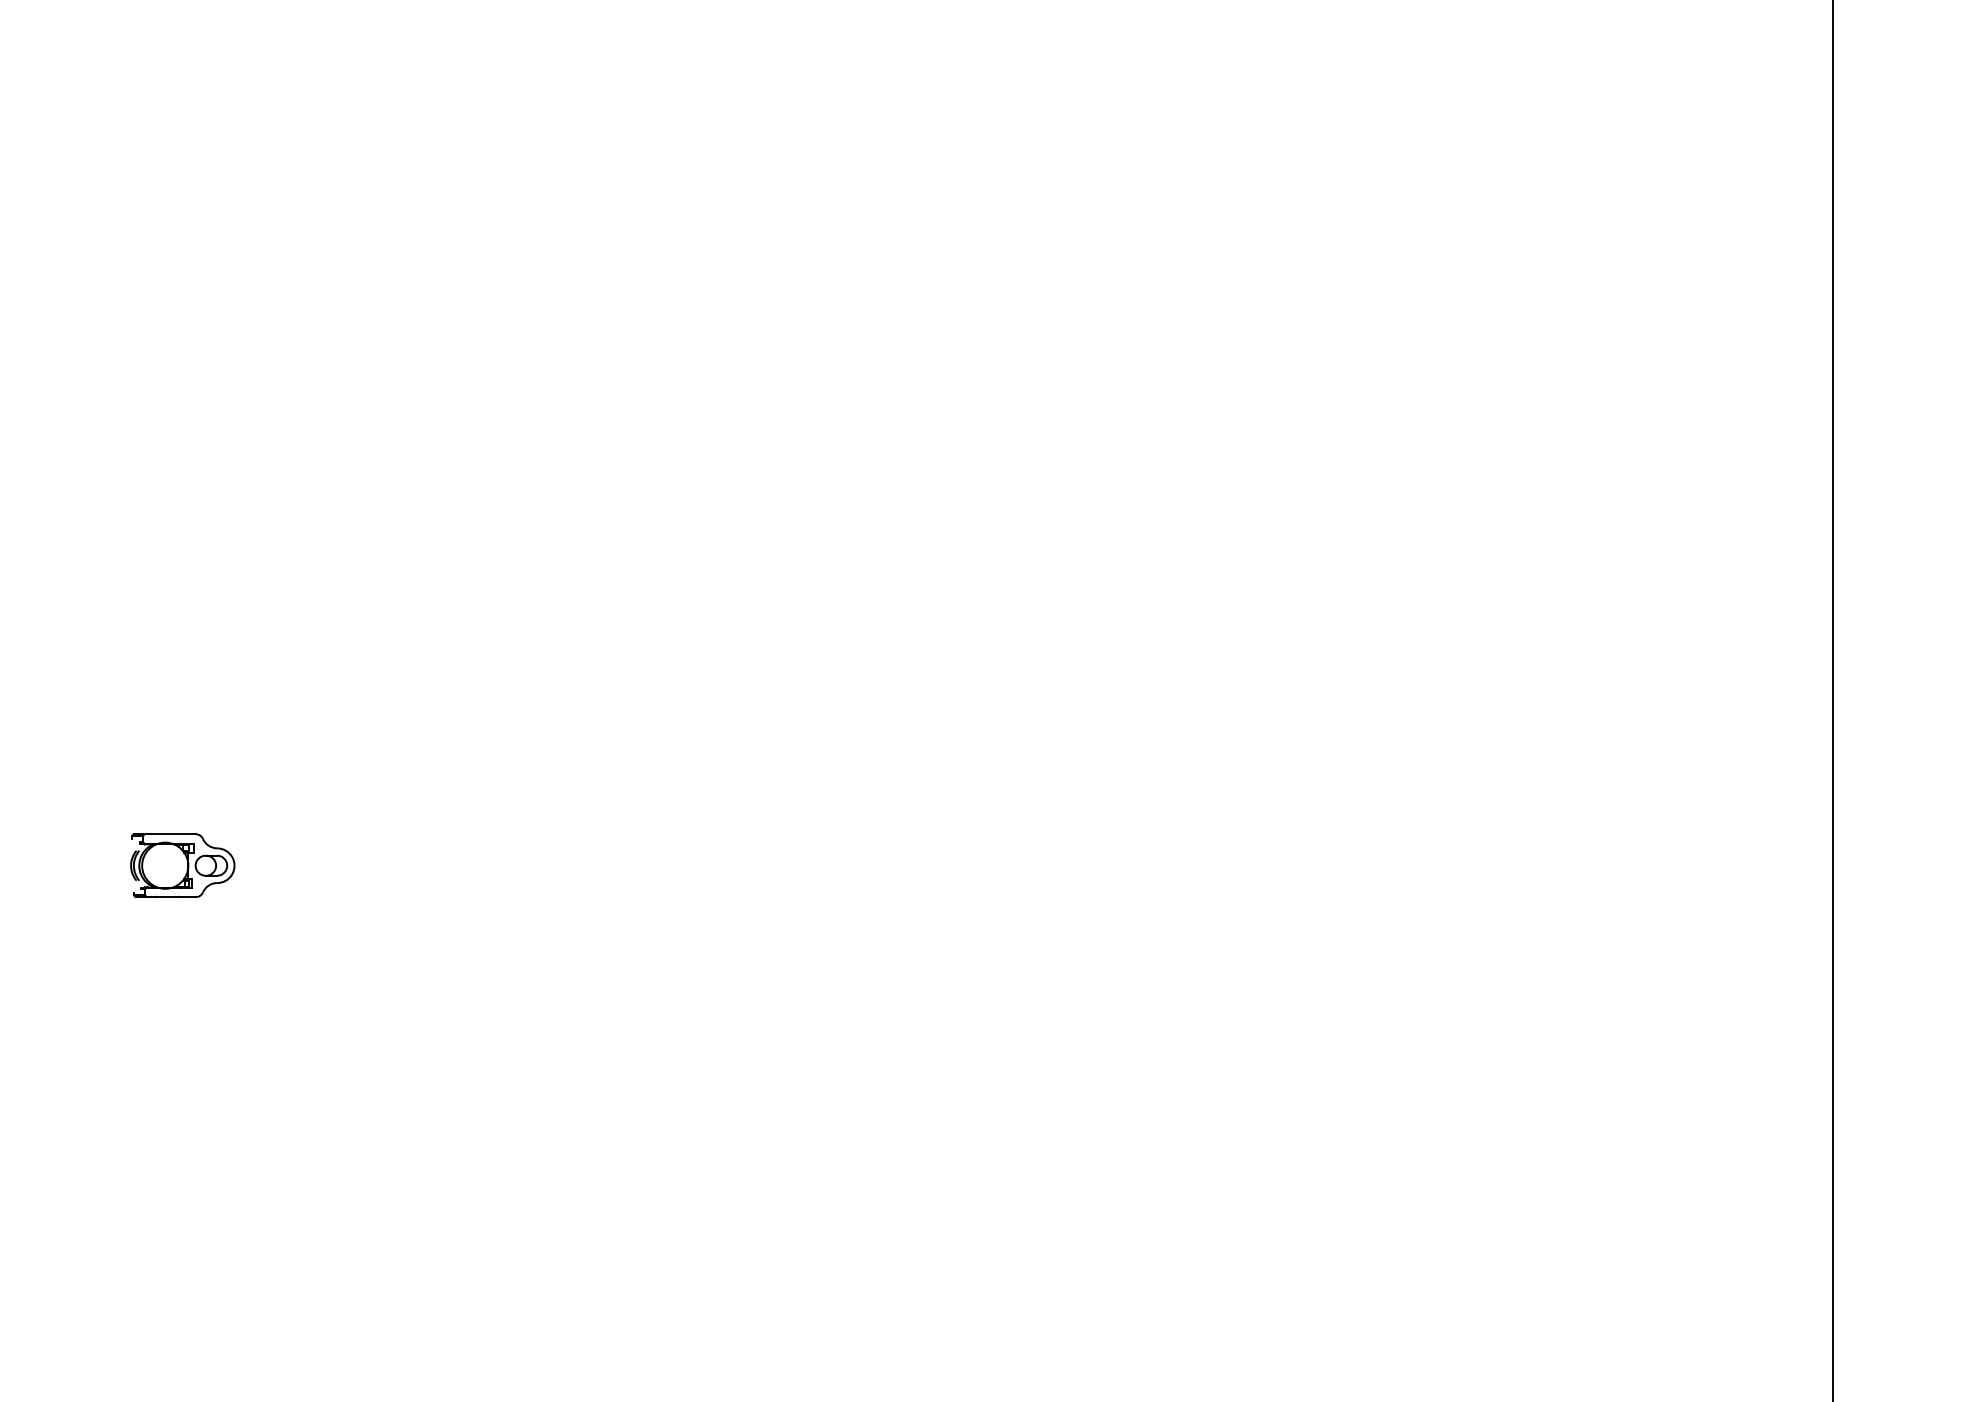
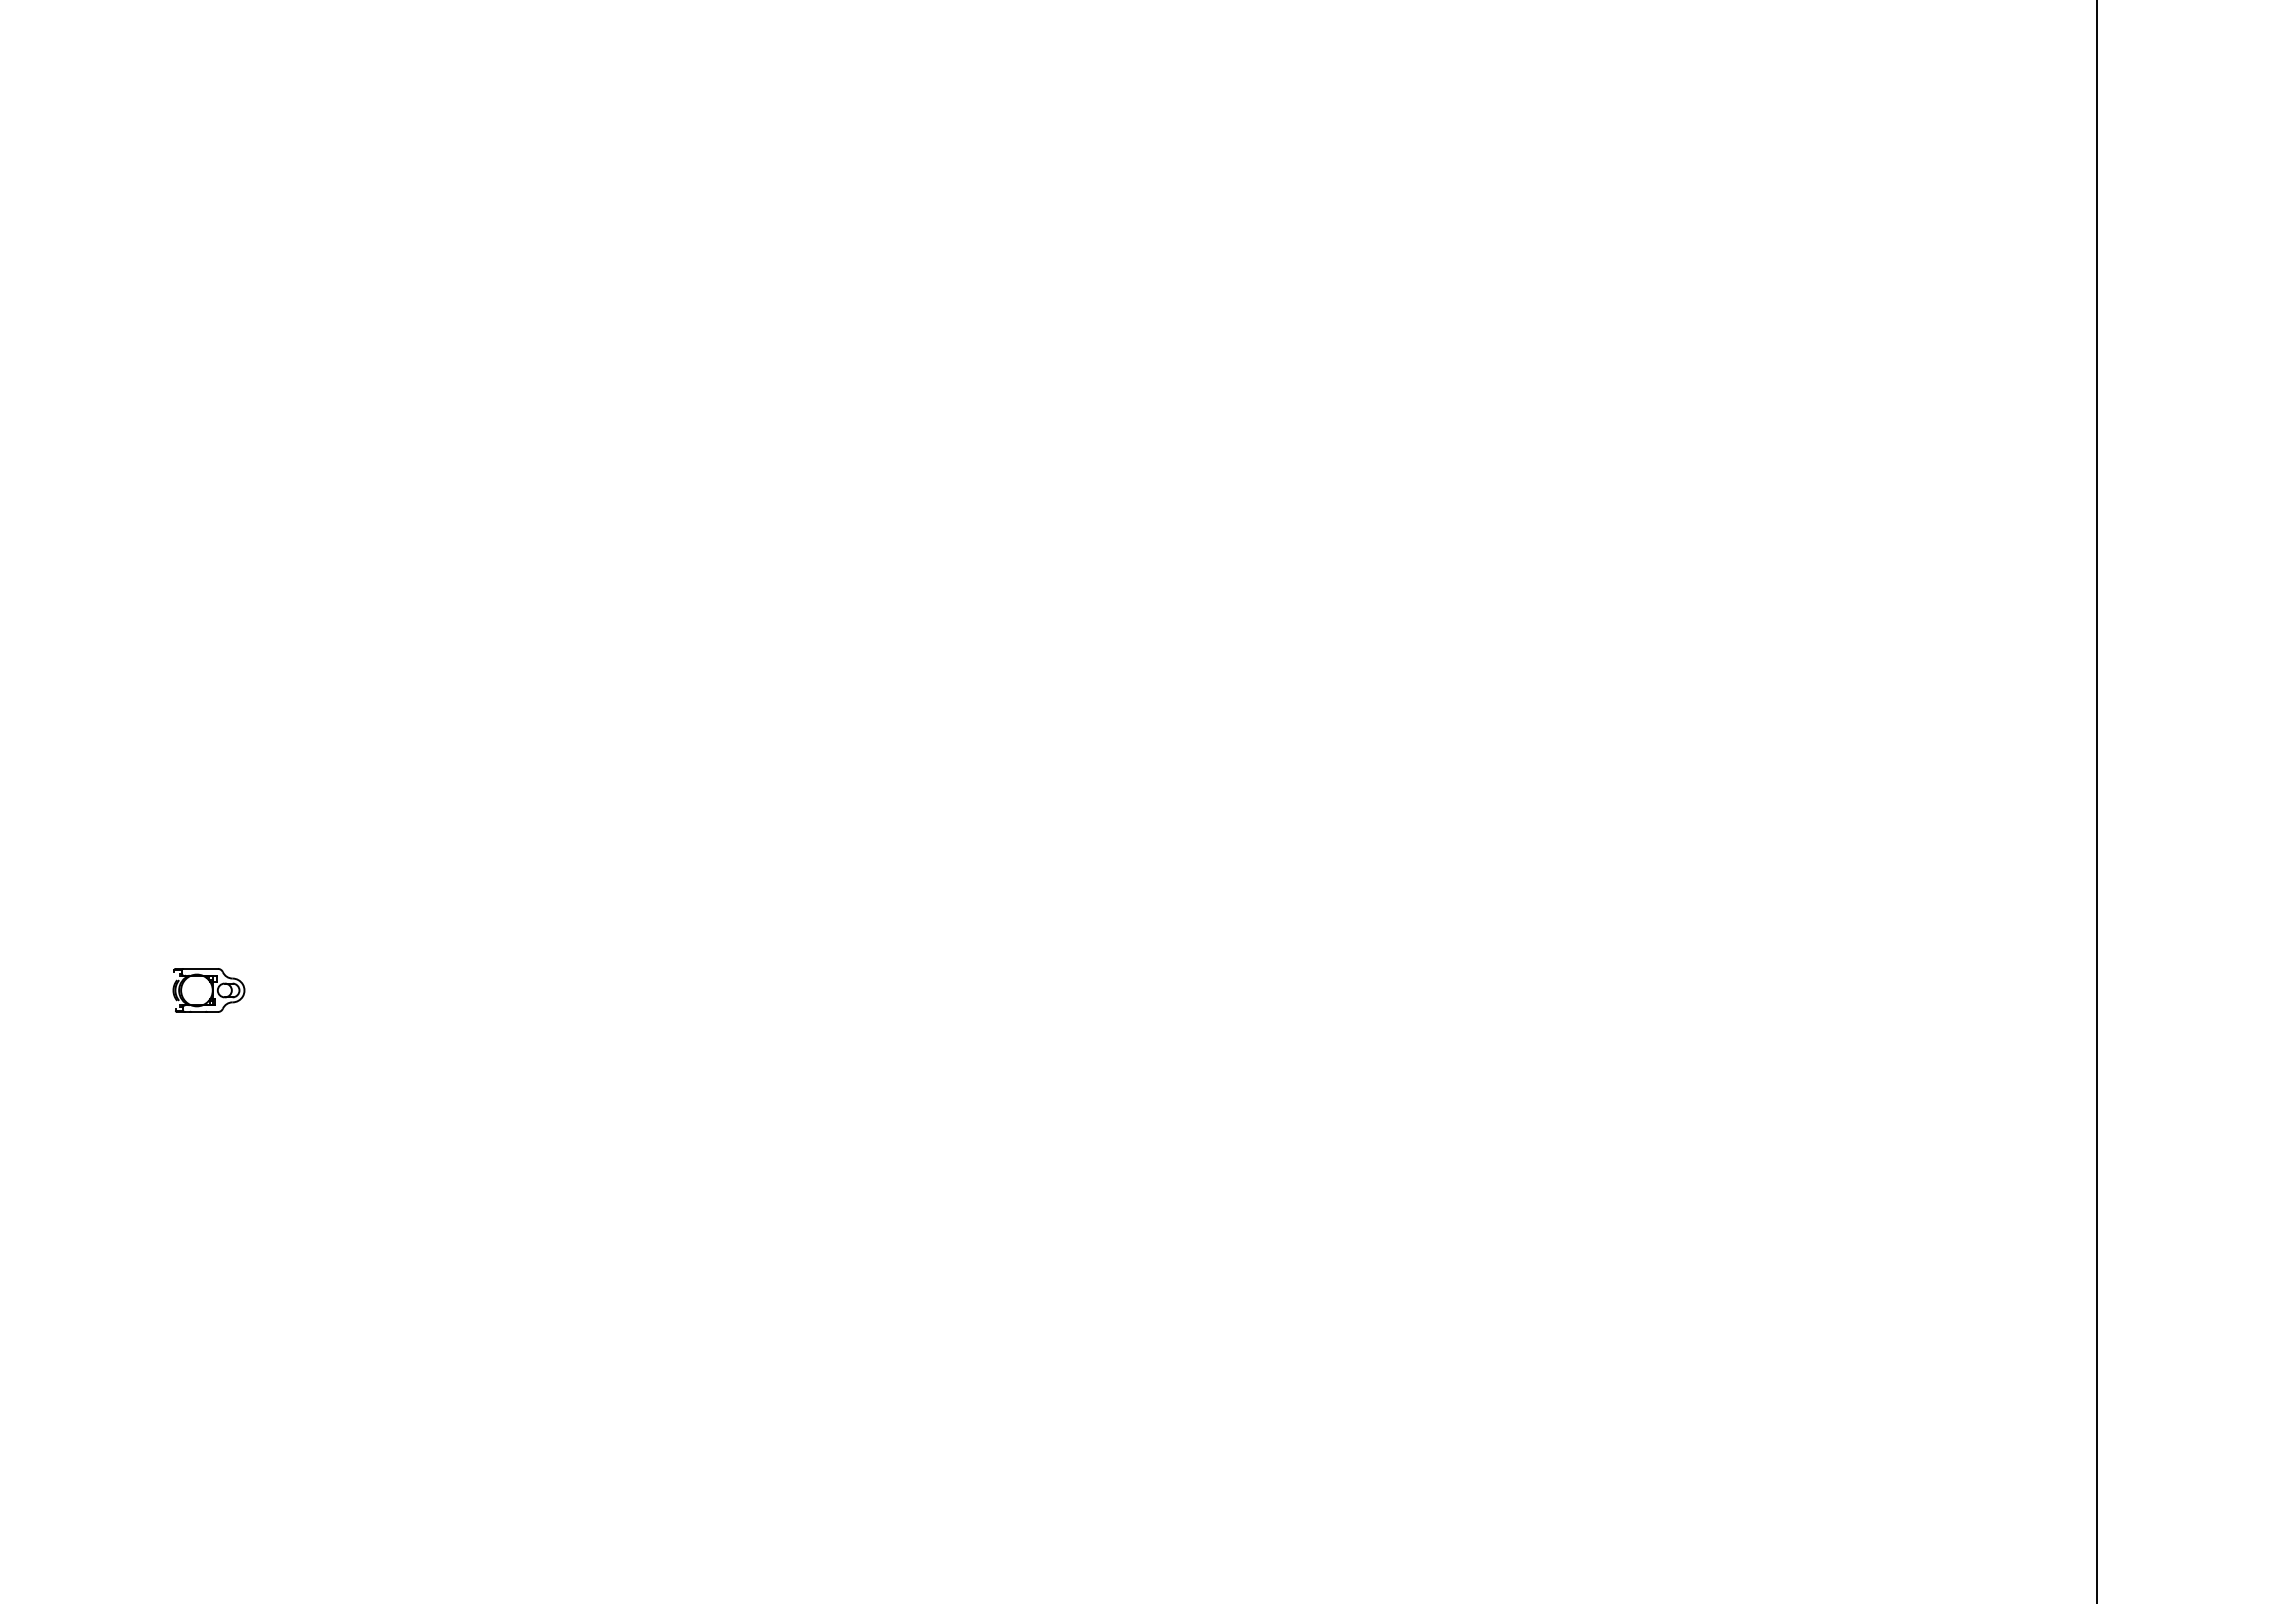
part: (182, 865) -> (208, 990), size x0.6

